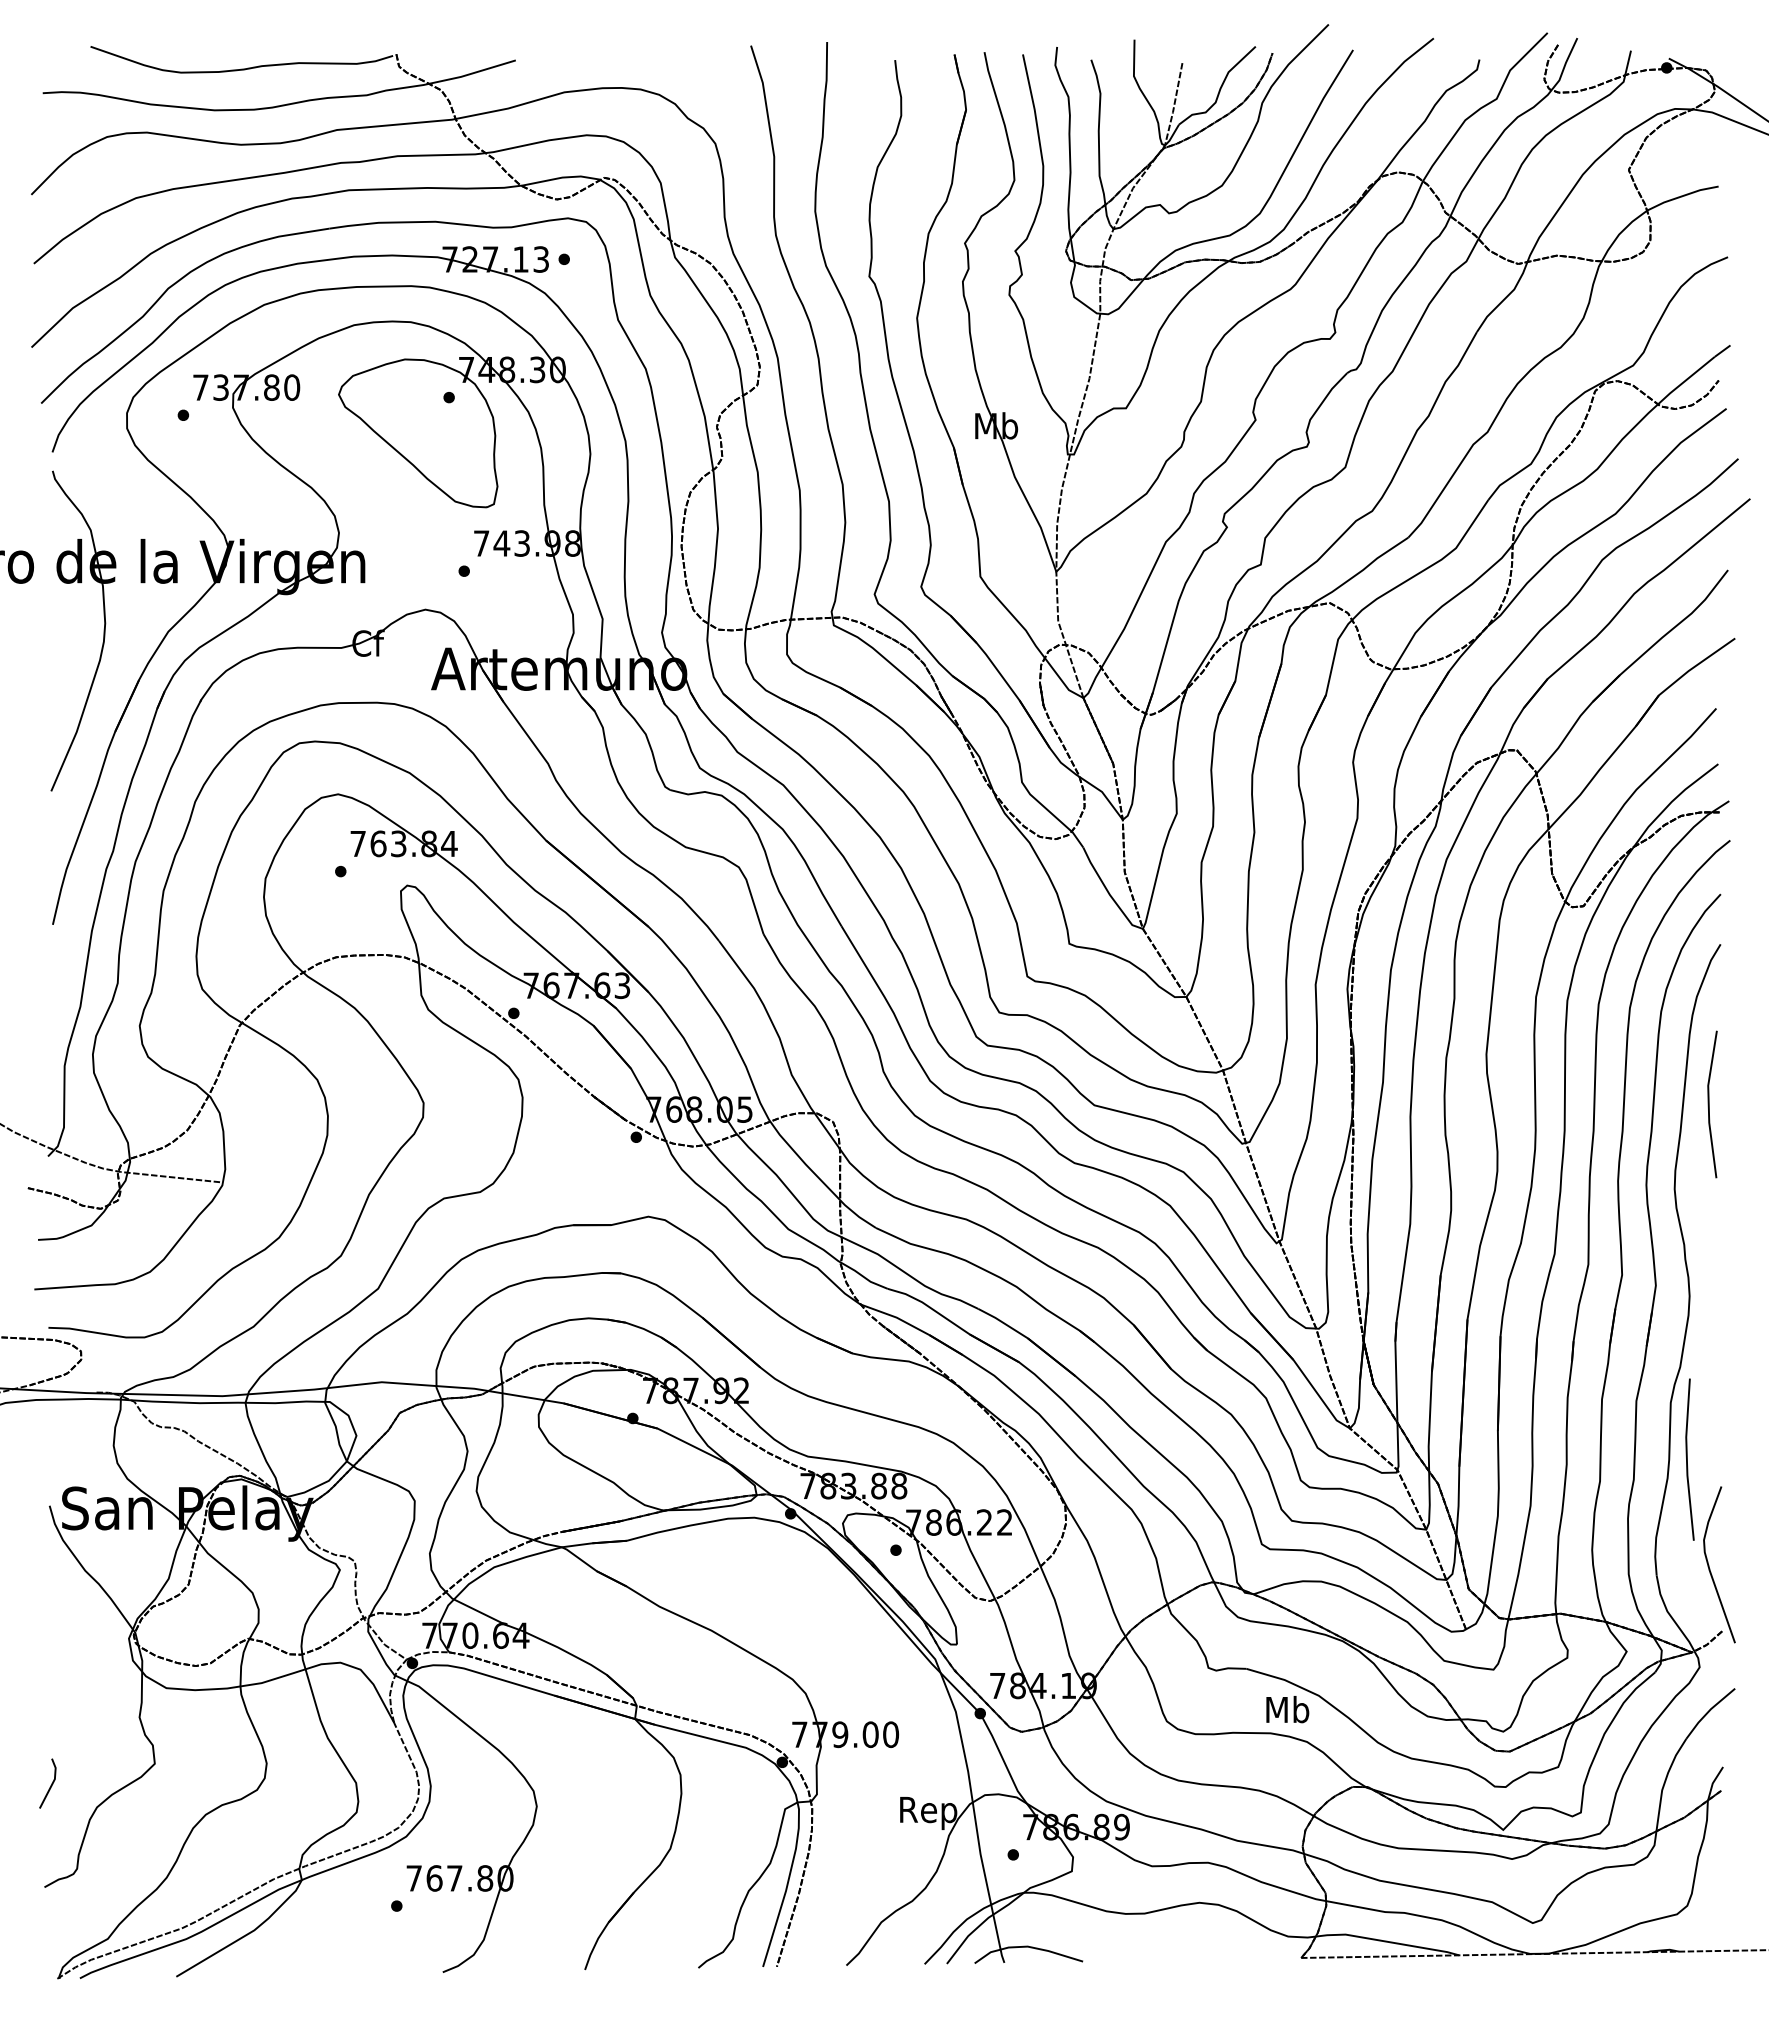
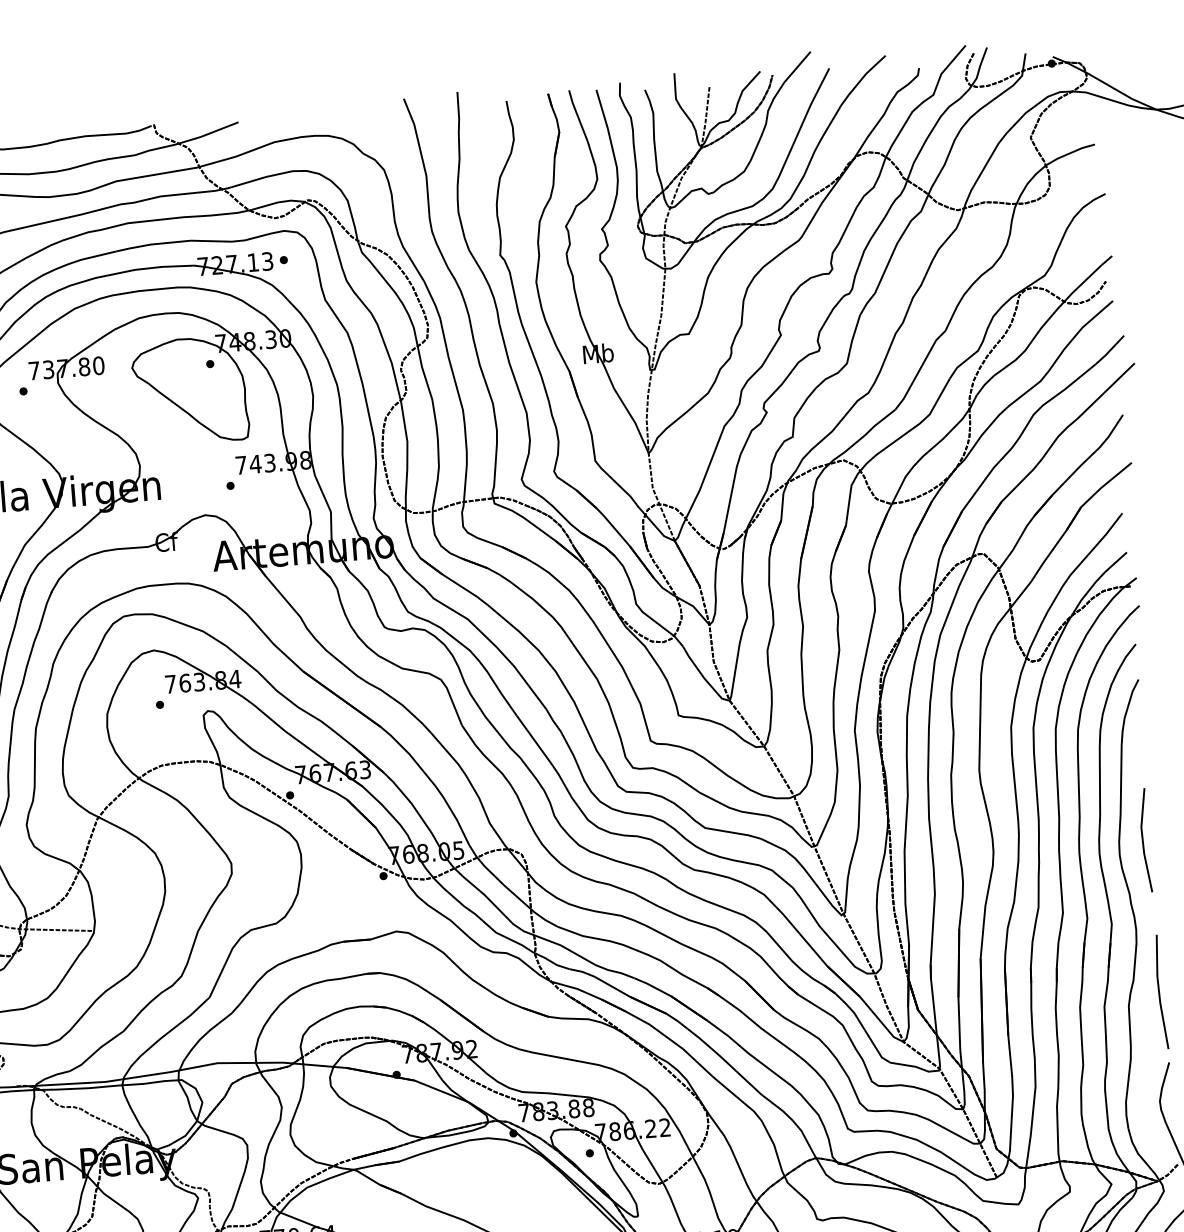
line: (1709, 1104) -> (1143, 840), moved
line: (1687, 1459) -> (1159, 992), moved

